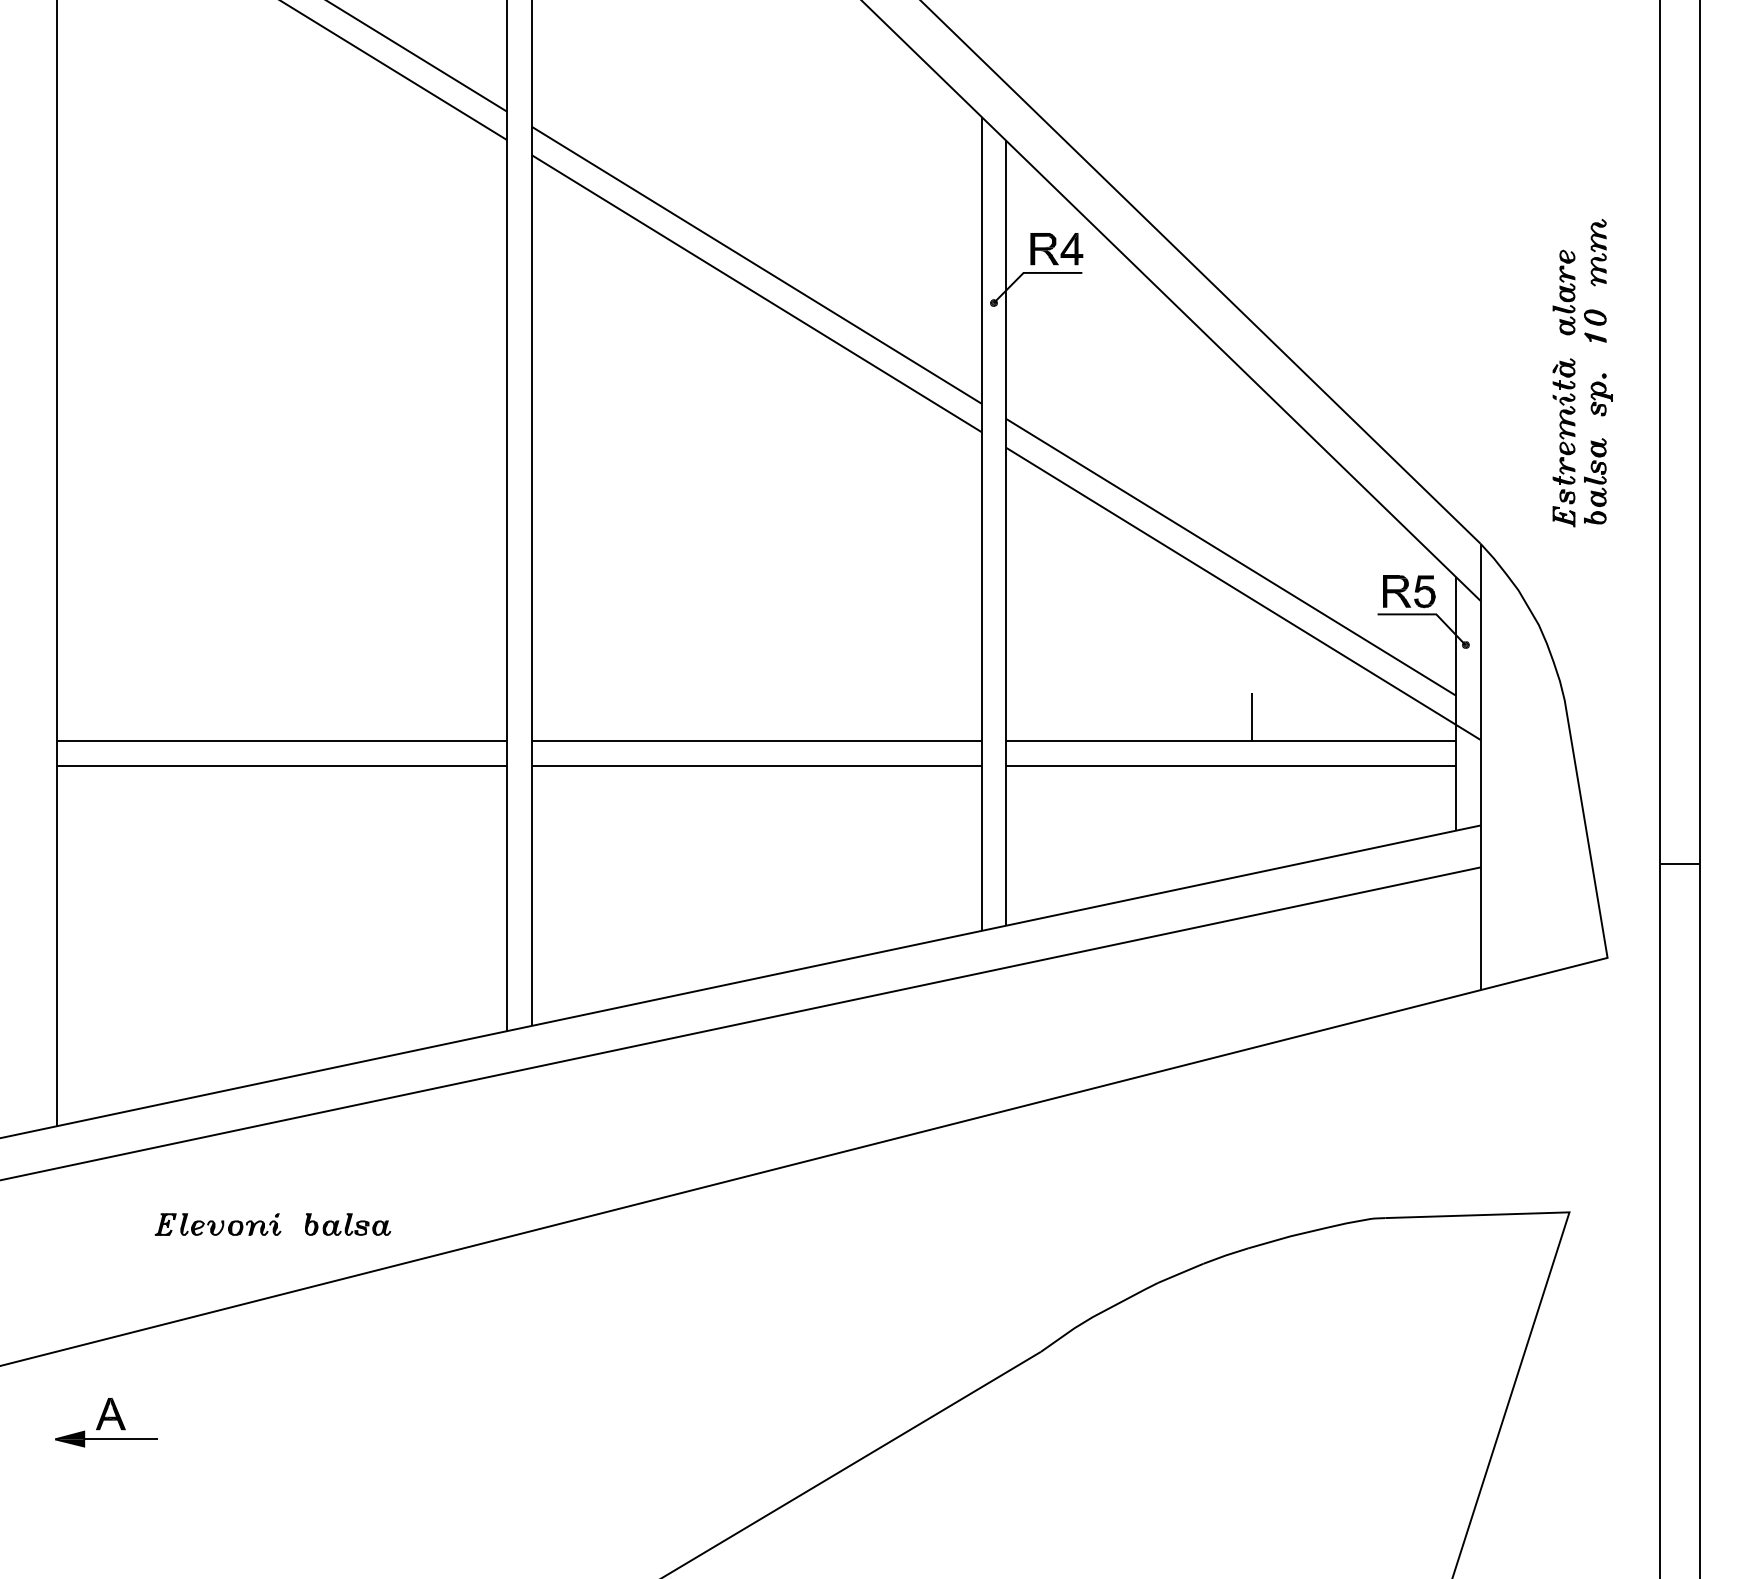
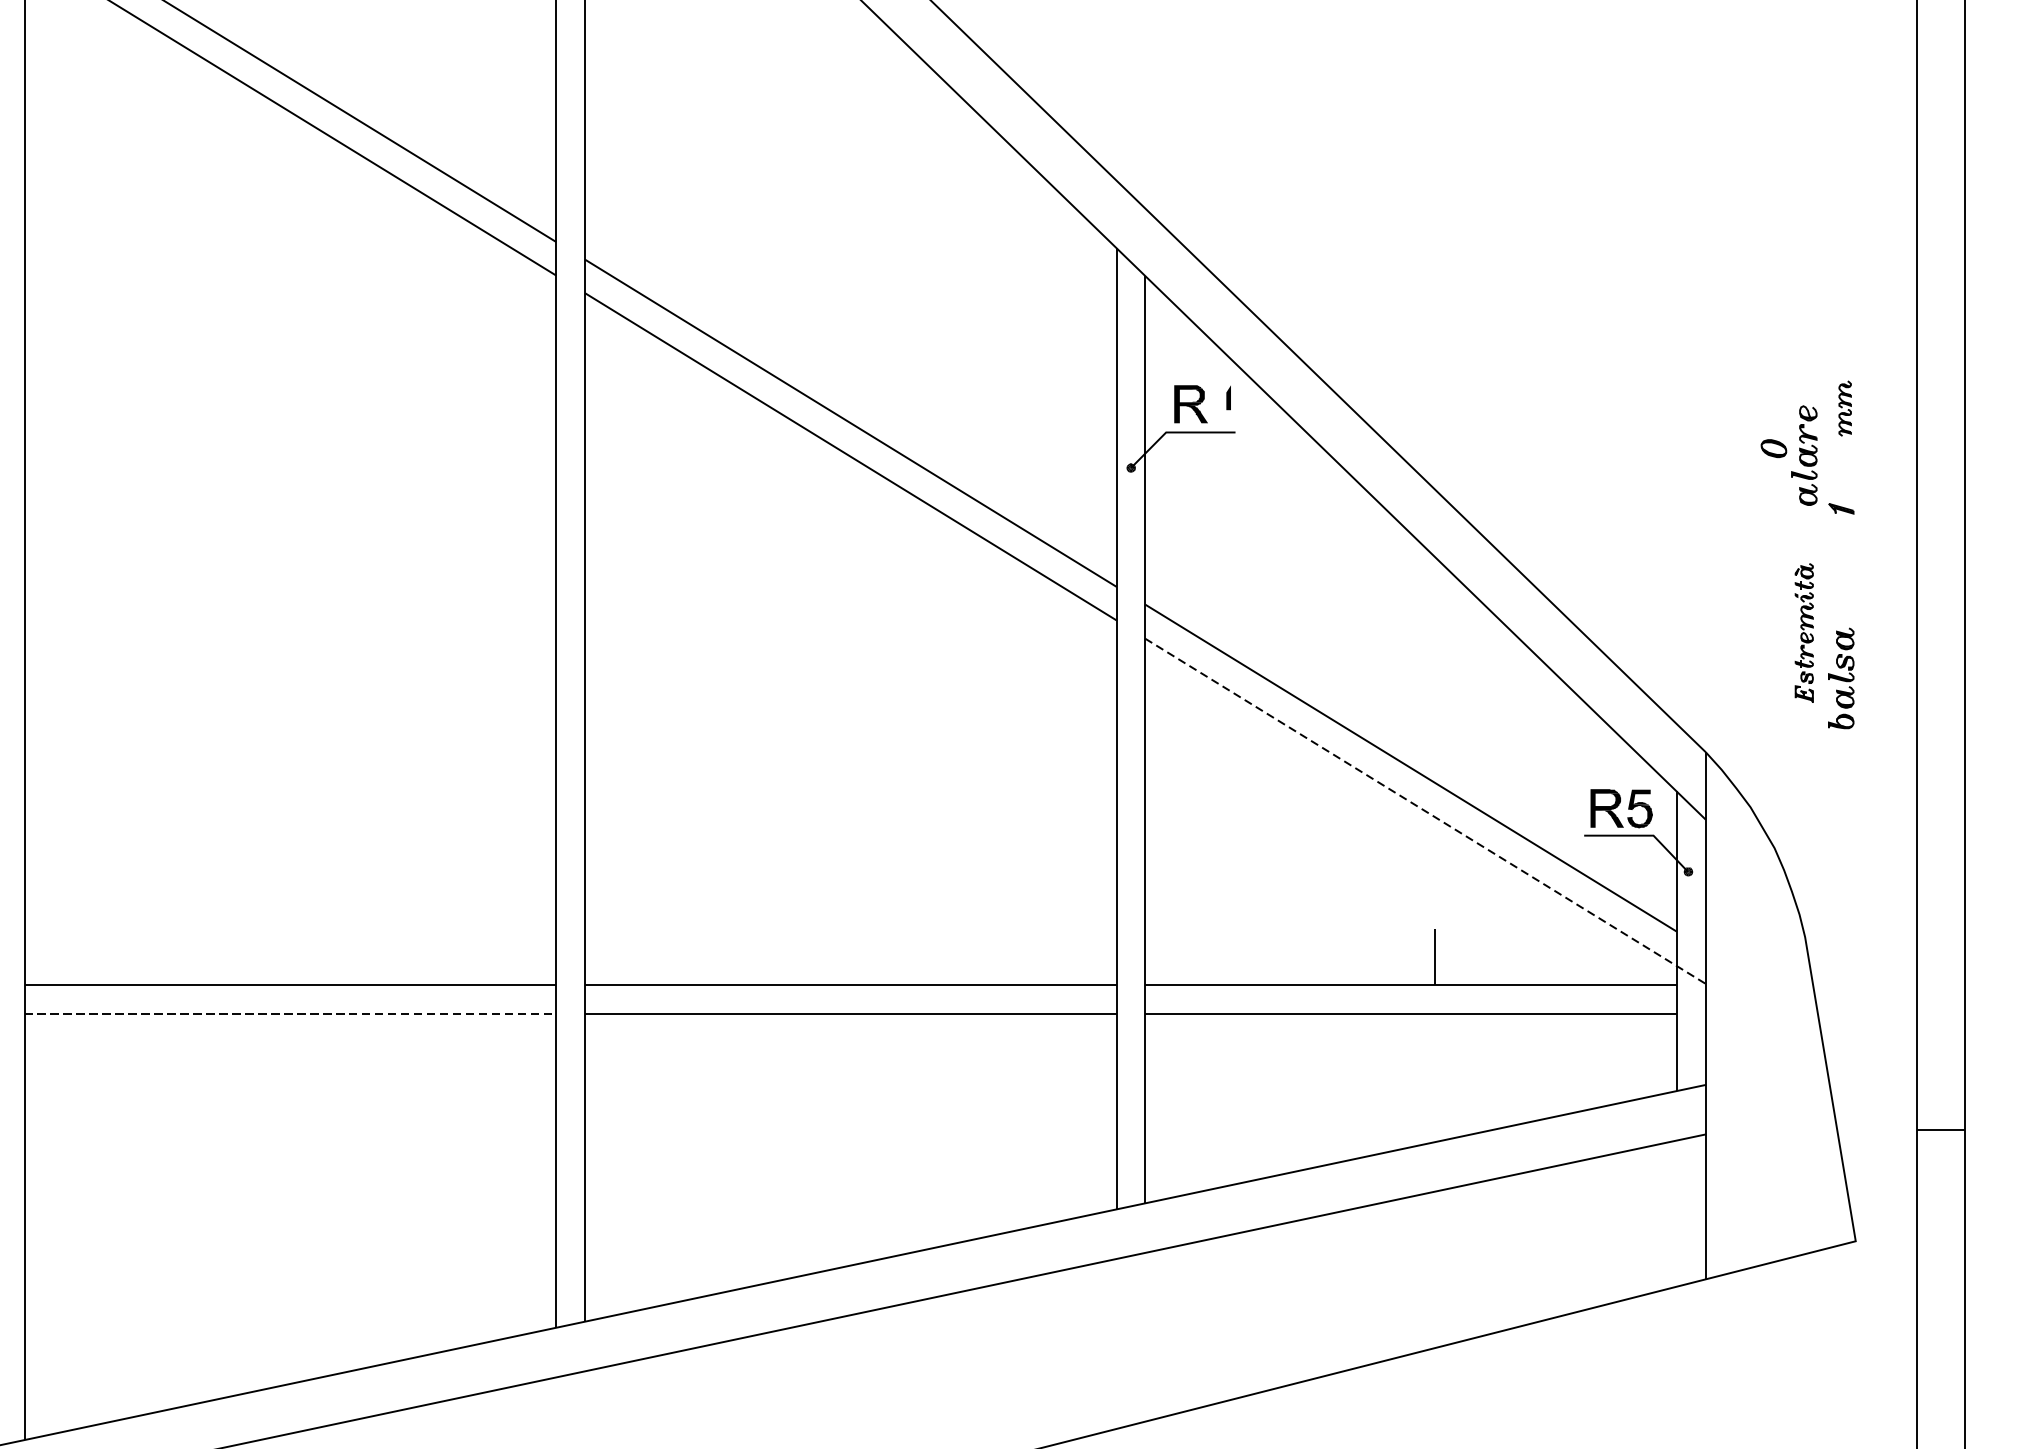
fill: (1071, 248) -> (1222, 403), removed
part: (1598, 252) -> (1845, 408), size x0.7
part: (1595, 317) -> (1774, 448), moved
part: (1601, 394) -> (1848, 576), removed
part: (1563, 442) -> (1803, 632), size x0.7
line: (1243, 593) -> (1425, 810), solid -> dashed
line: (282, 765) -> (291, 1014), solid -> dashed

